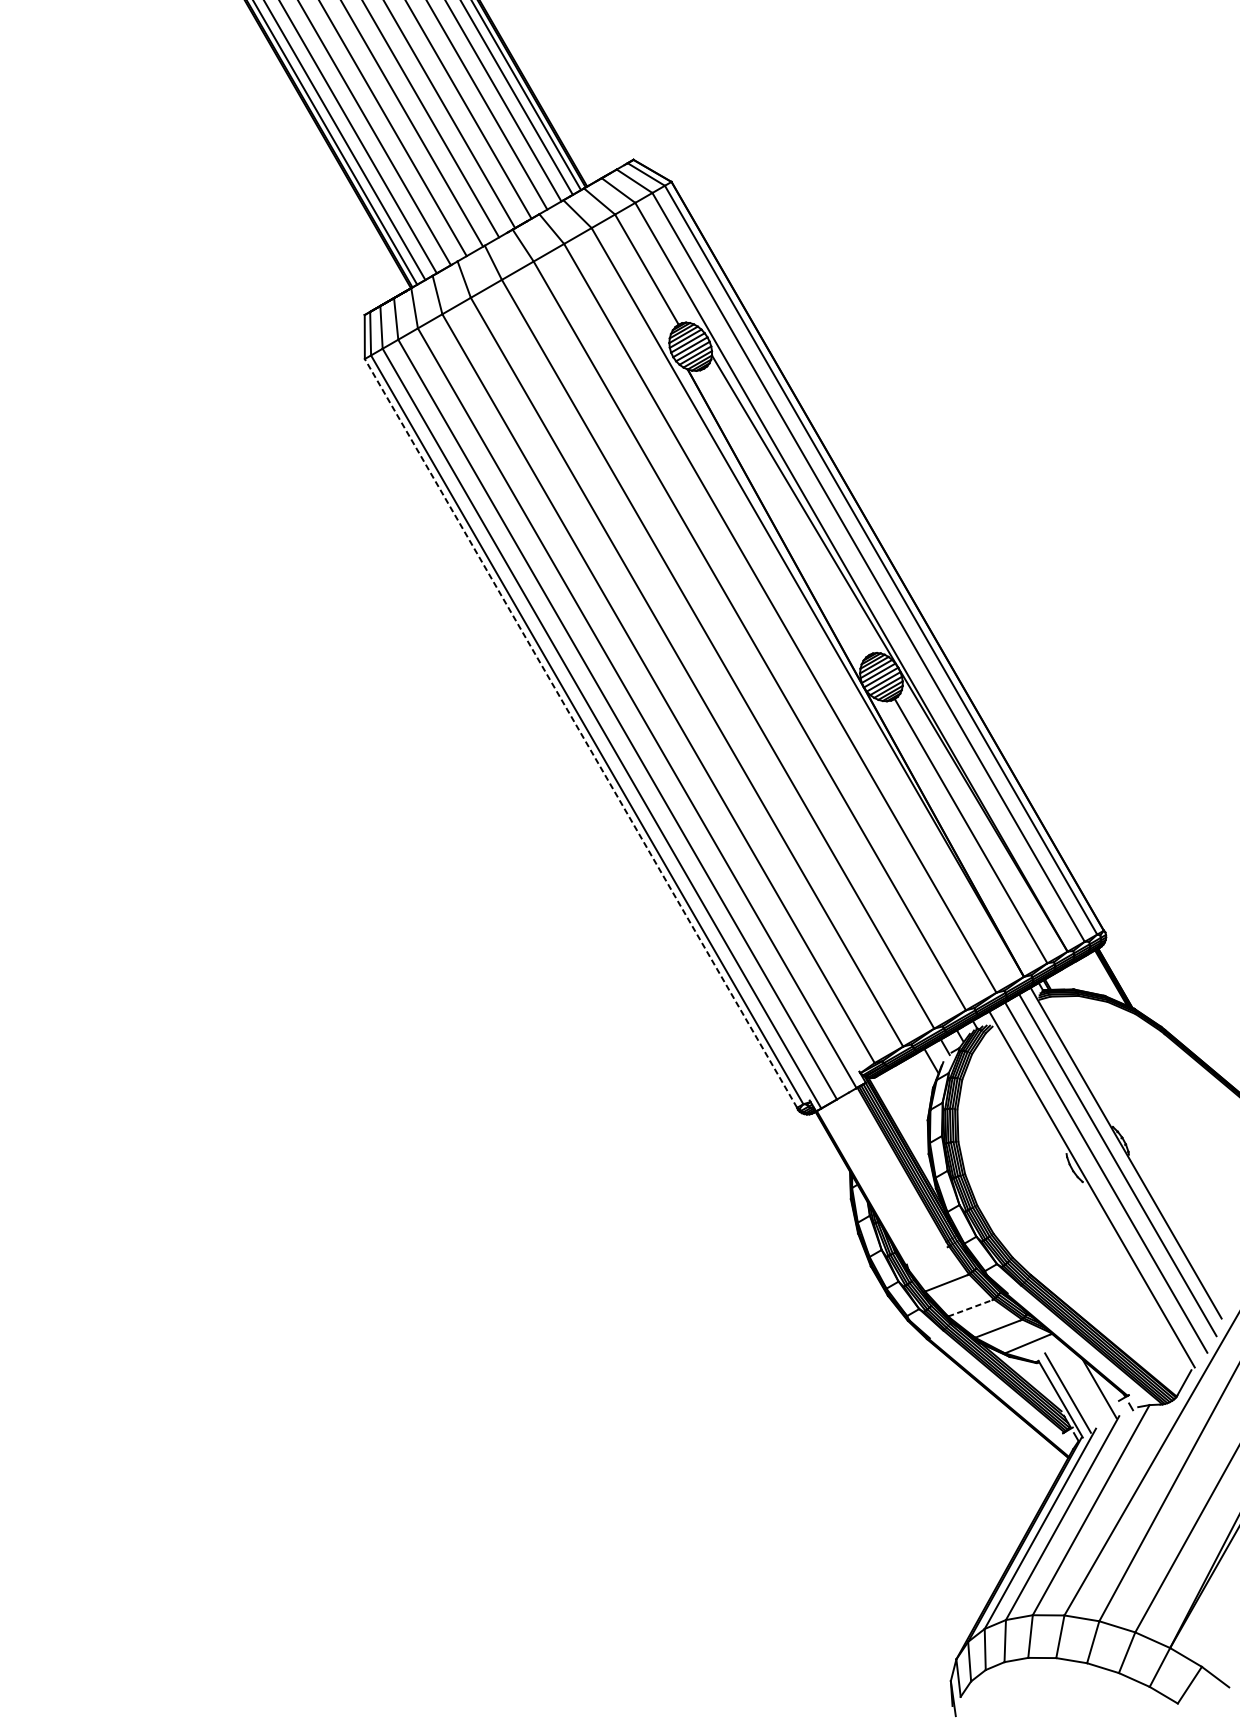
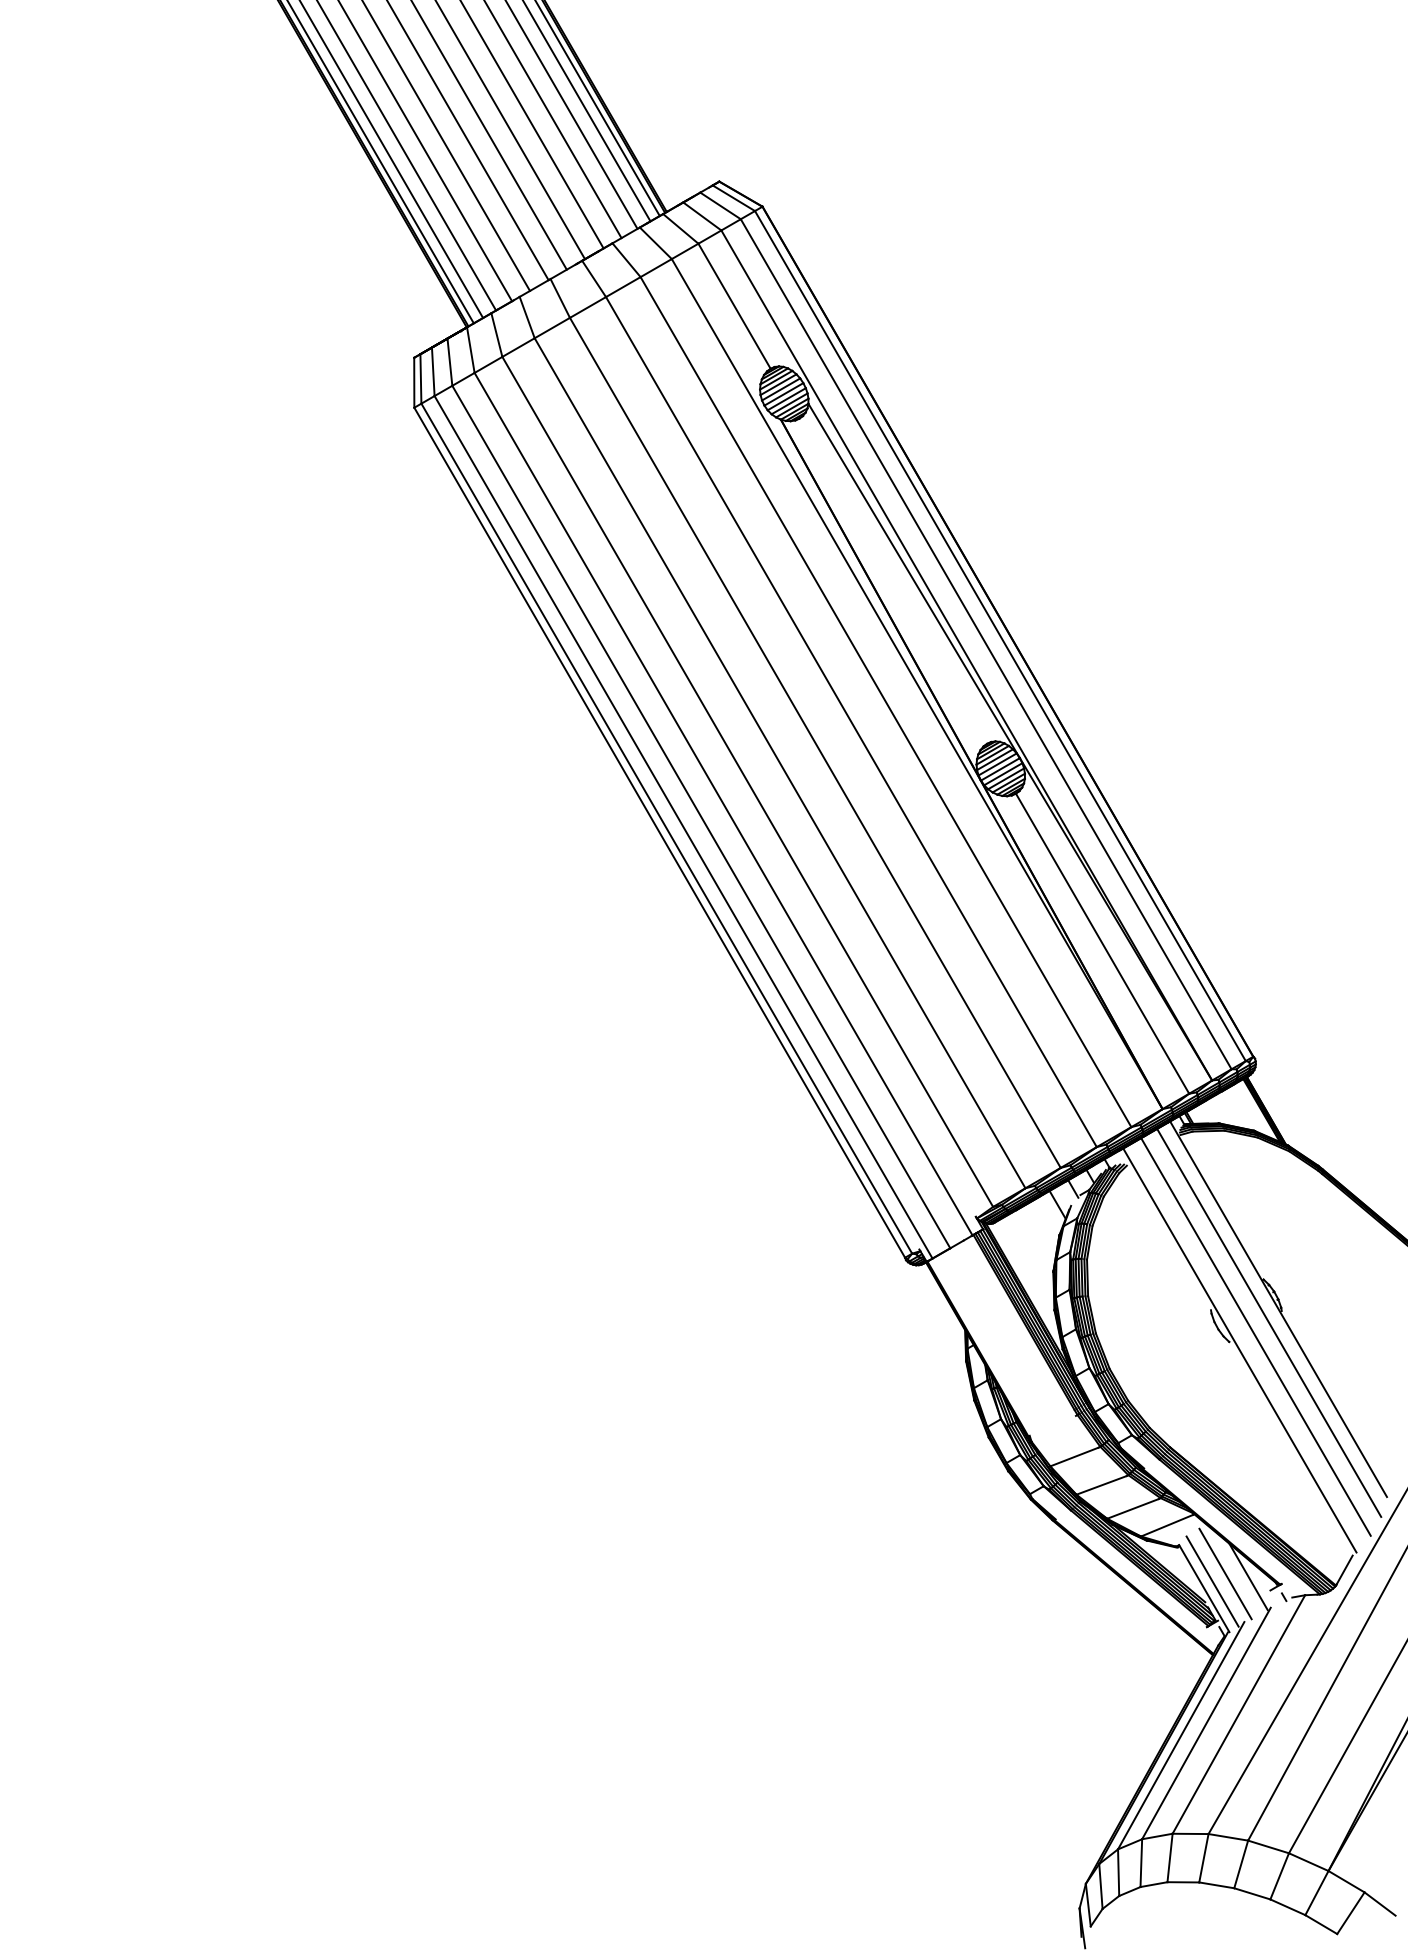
line: (580, 733) -> (659, 832), dashed -> solid
line: (970, 1308) -> (1101, 1485), dashed -> solid
line: (1079, 1385) -> (1225, 1573), added

